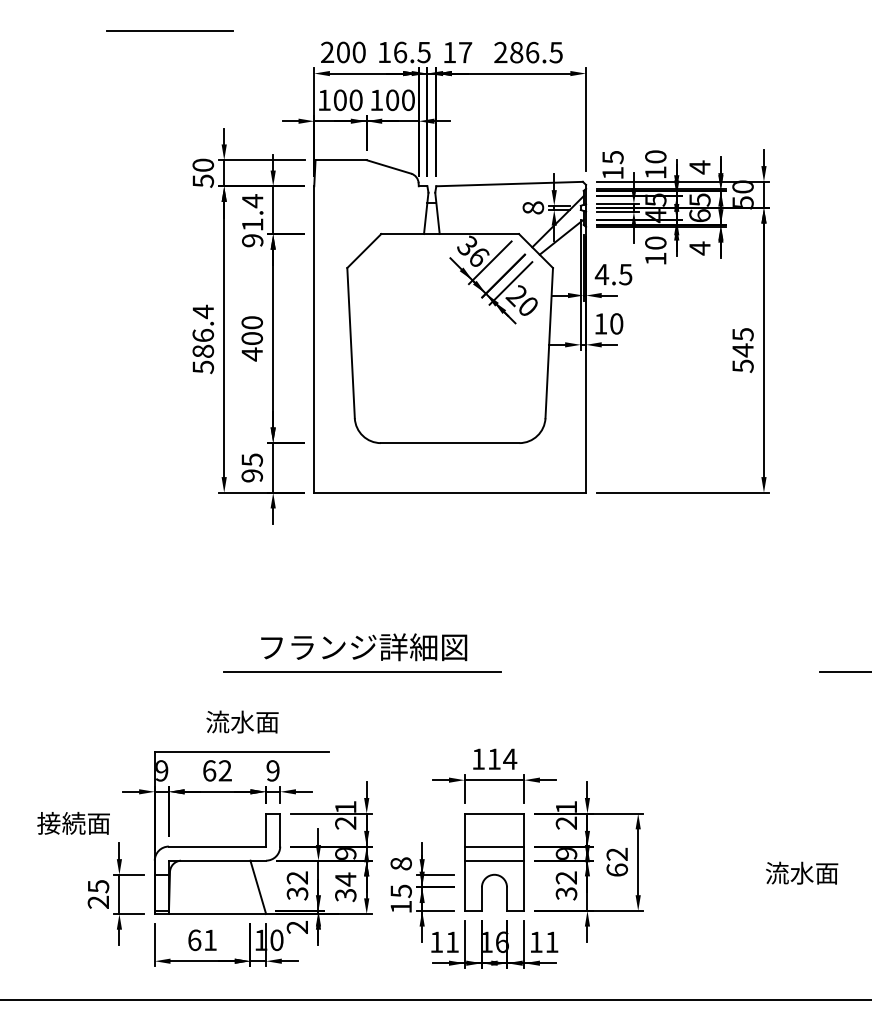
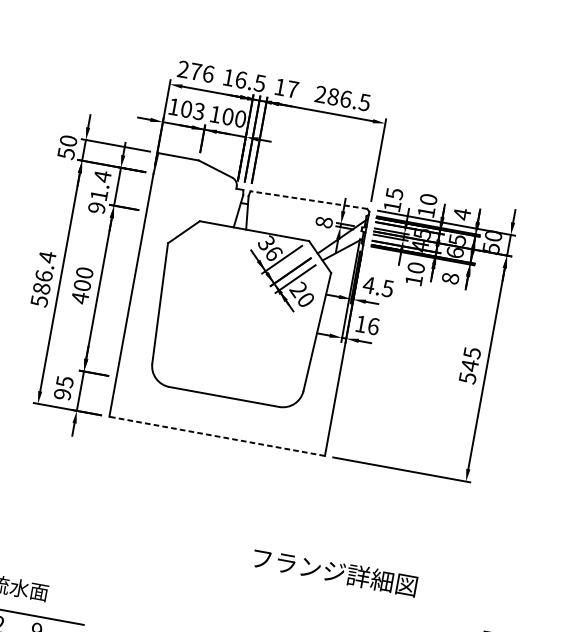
line: (169, 30) -> (61, 29), removed
text: (351, 52) -> (202, 72), 200 -> 276
text: (355, 99) -> (198, 110), 100 -> 103
line: (509, 184) -> (308, 200), solid -> dashed
text: (699, 248) -> (450, 278), 4 -> 8
text: (616, 323) -> (373, 326), 10 -> 16
line: (450, 492) -> (217, 436), solid -> dashed
text: (364, 647) -> (335, 572), moved
line: (361, 671) -> (121, 565), removed

